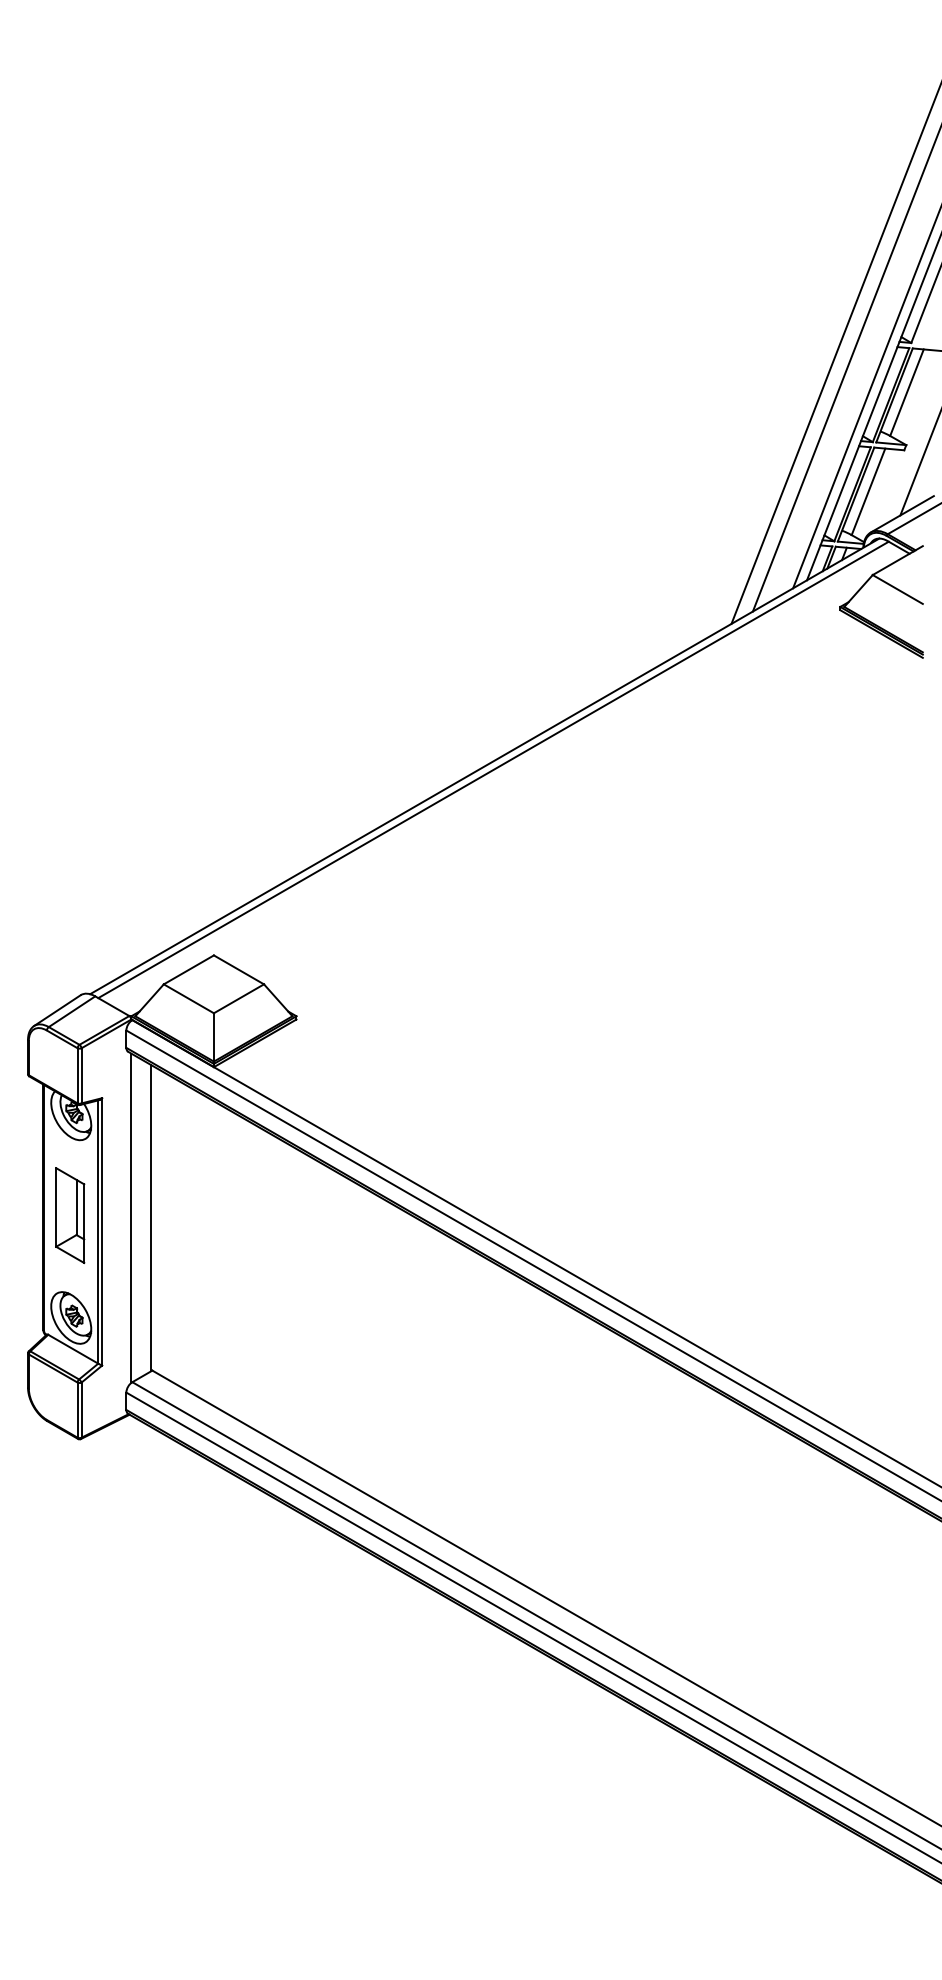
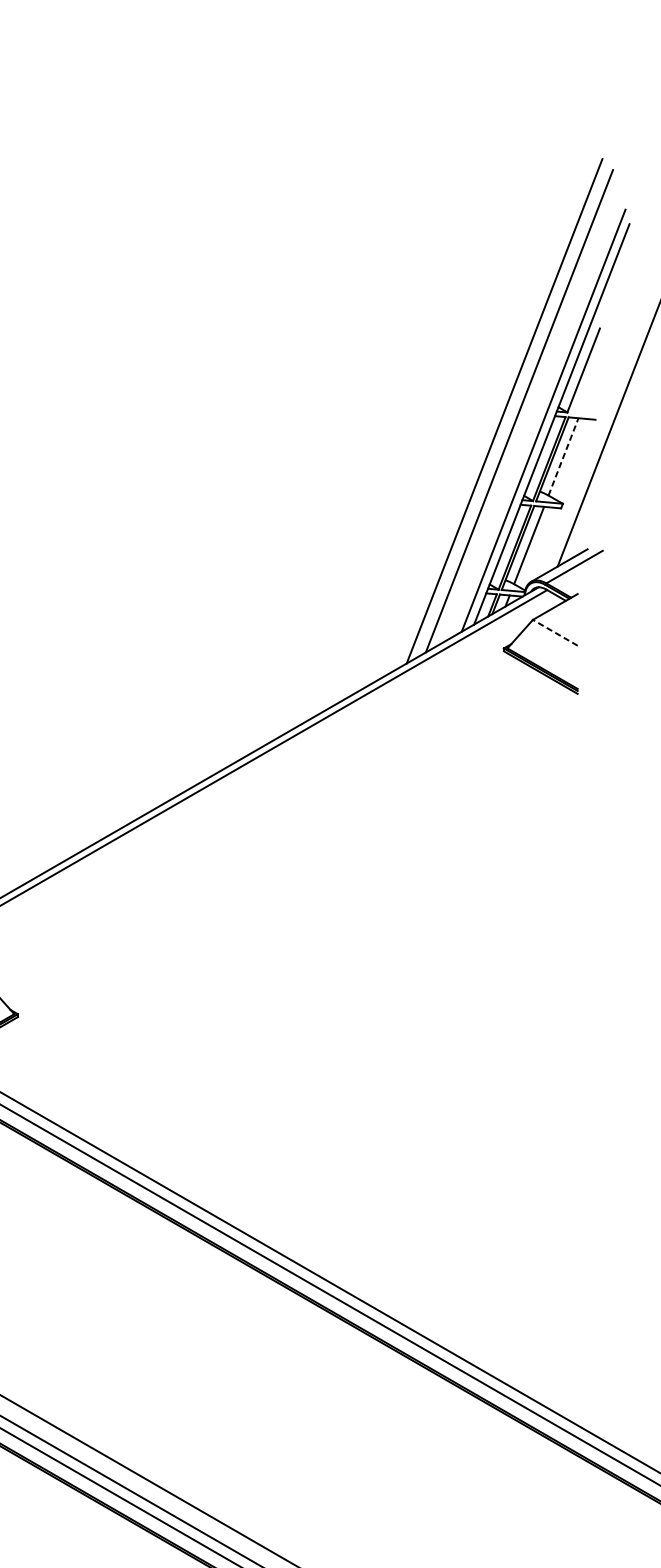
line: (907, 392) -> (563, 456), solid -> dashed
line: (897, 589) -> (555, 632), solid -> dashed

